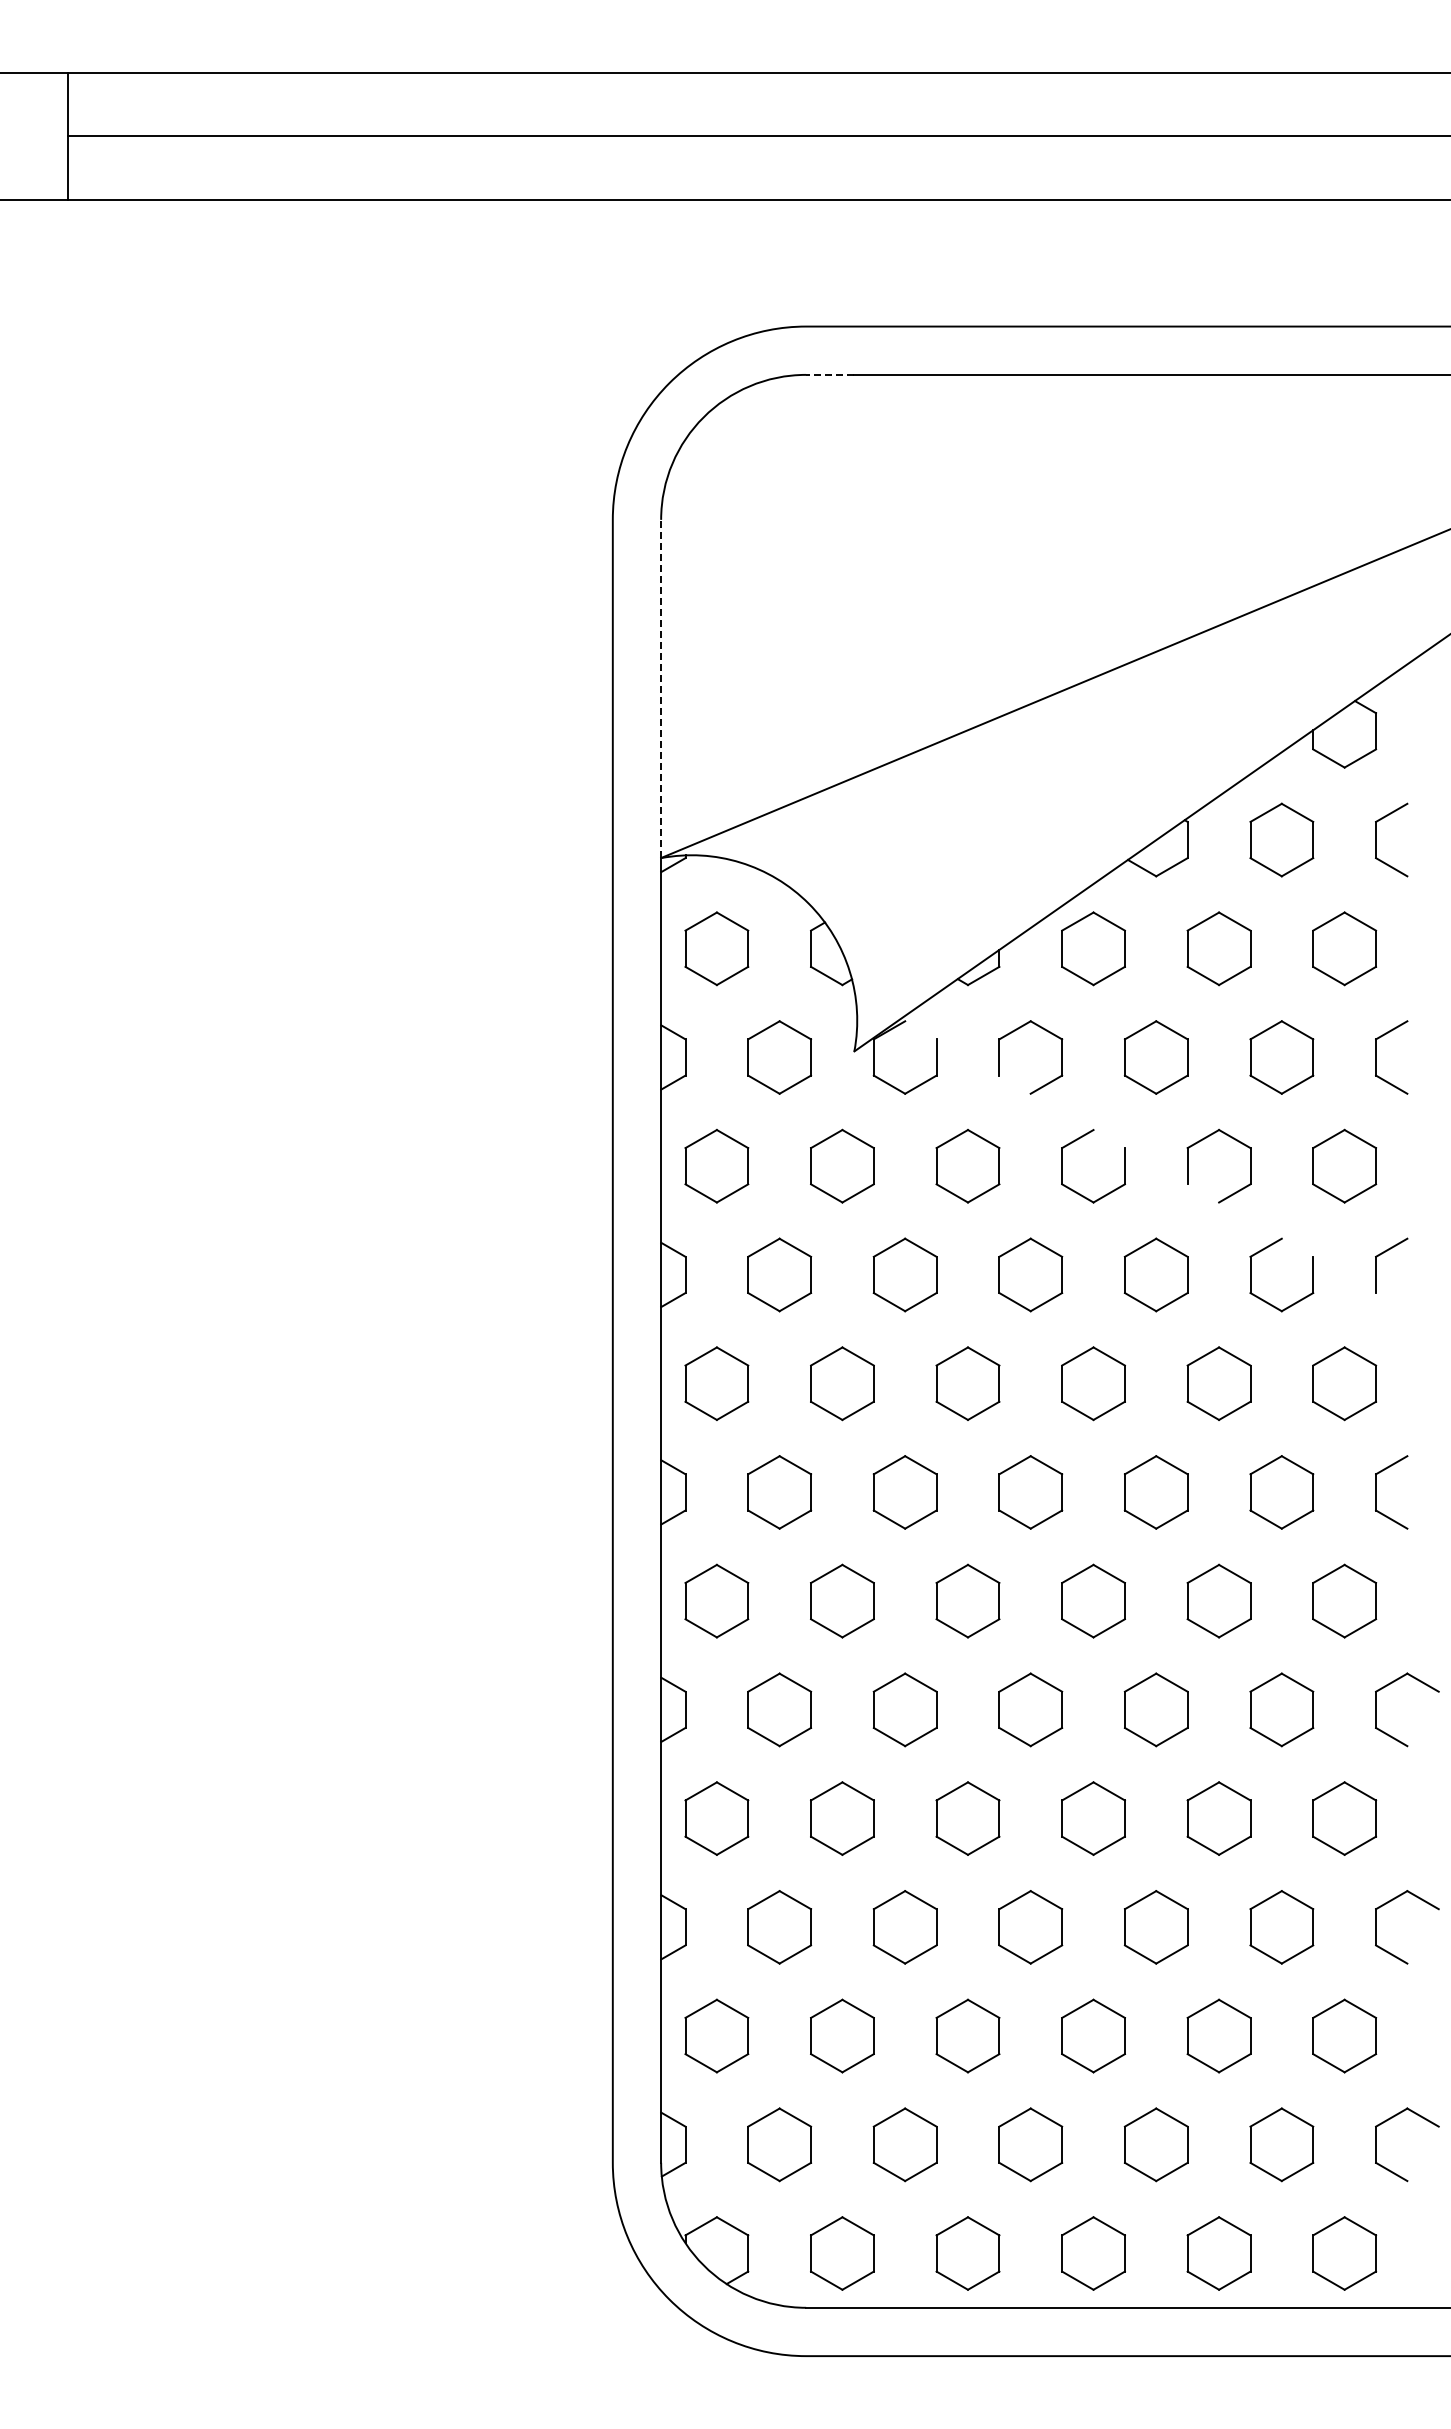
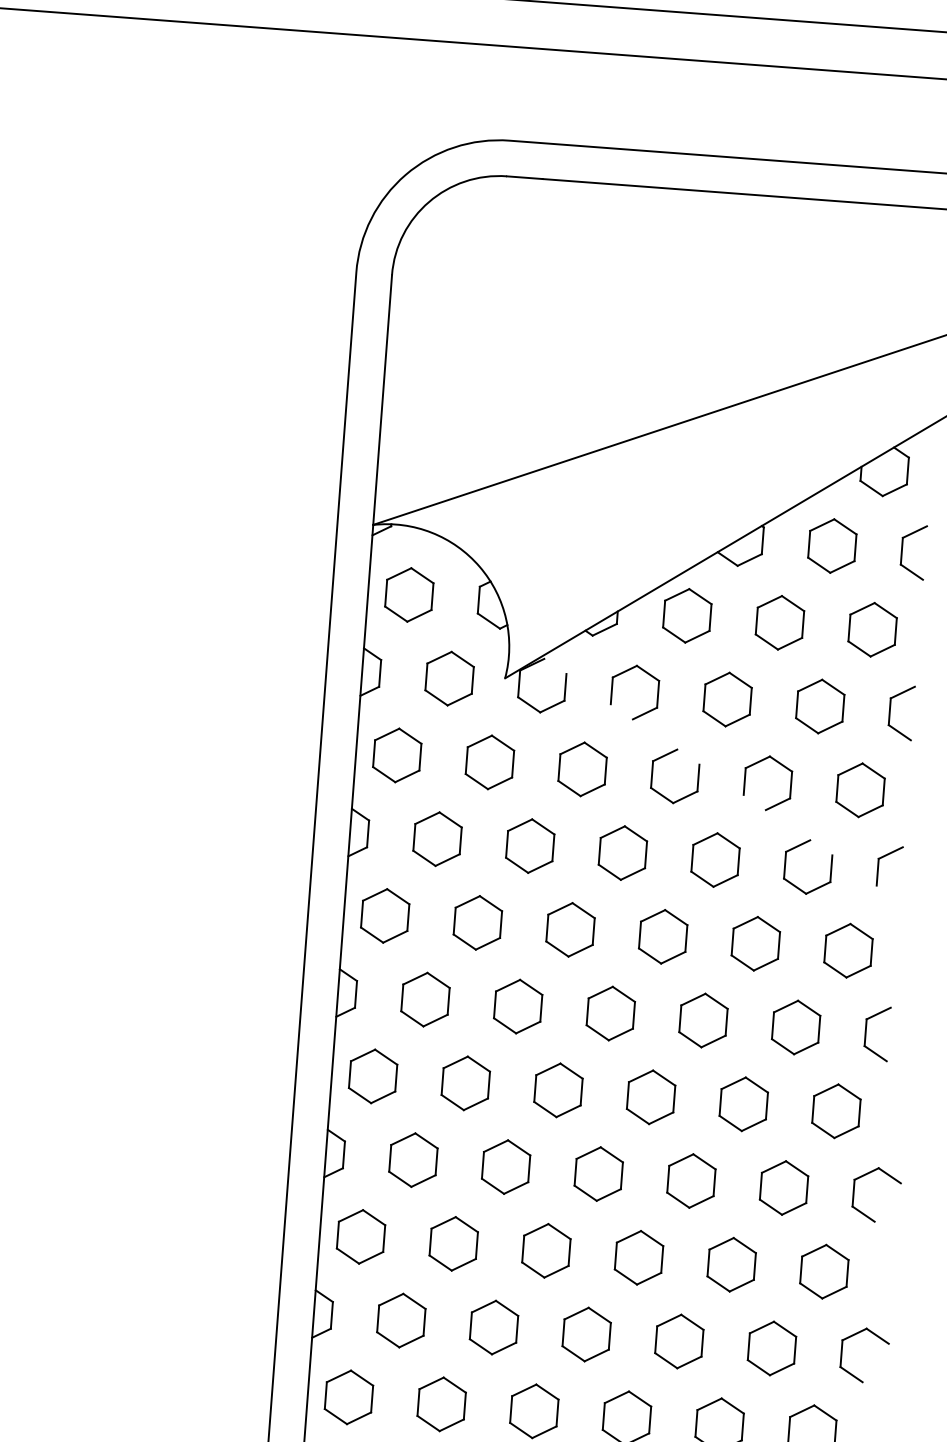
line: (829, 374) -> (524, 177), dashed -> solid
line: (661, 688) -> (382, 399), dashed -> solid

